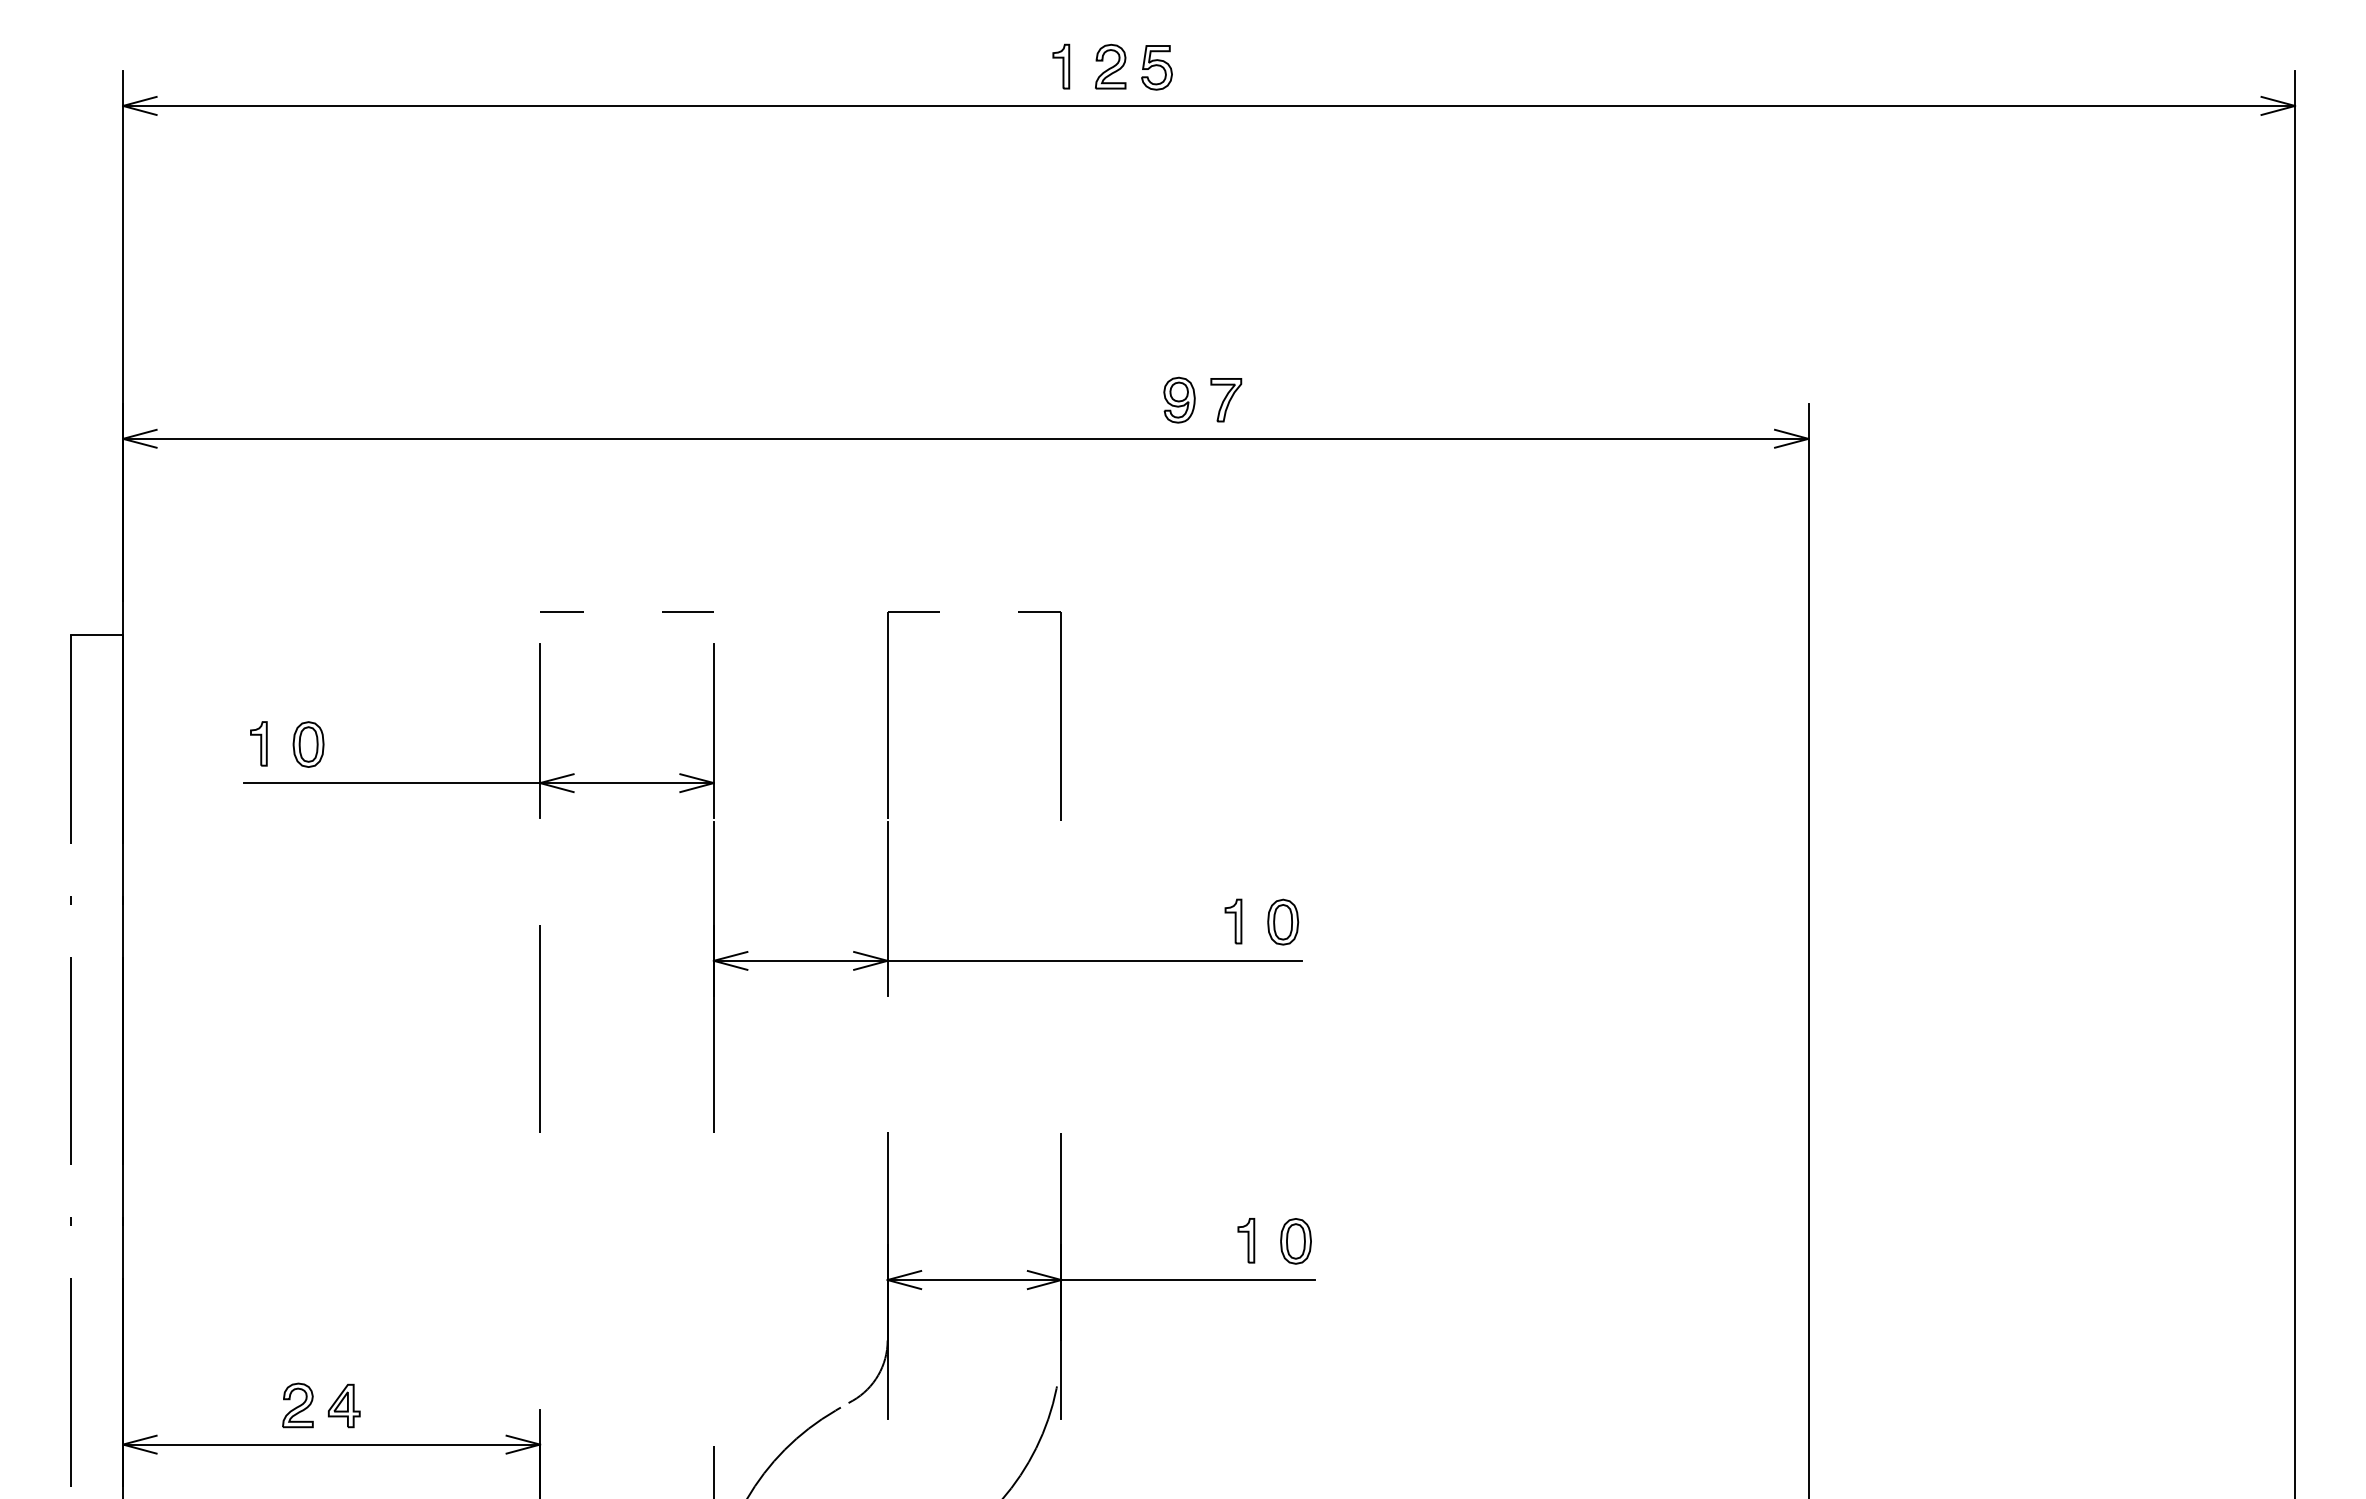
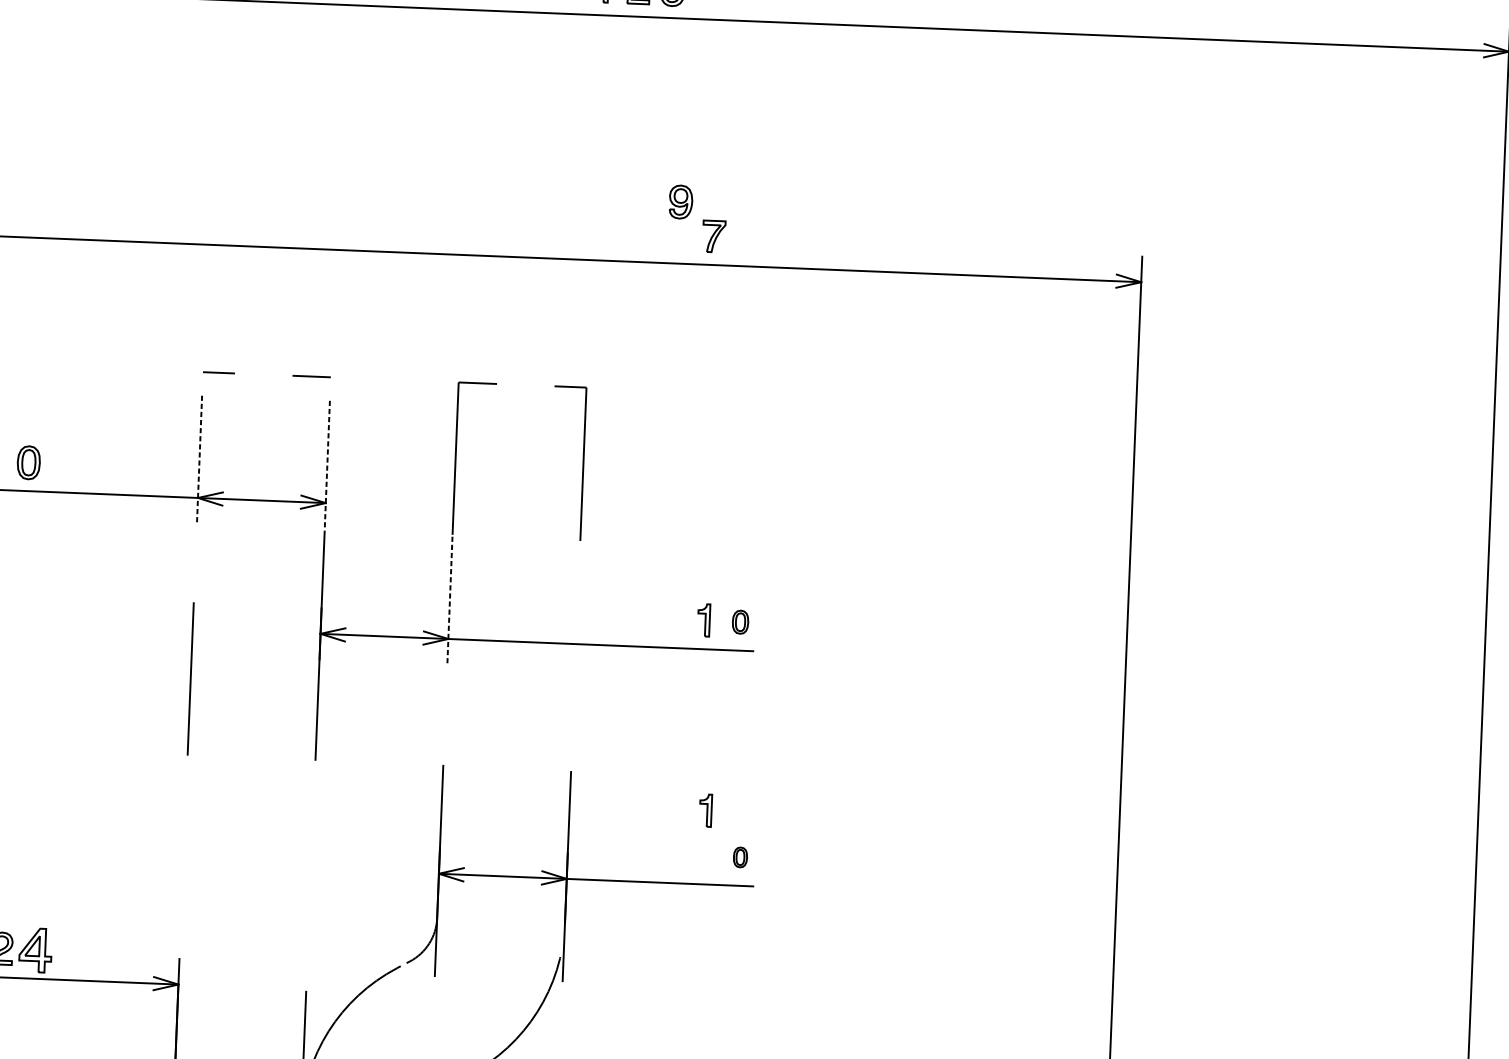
part: (1179, 399) -> (681, 201), moved
line: (540, 730) -> (199, 459), solid -> dashed
line: (713, 730) -> (327, 464), solid -> dashed
line: (887, 908) -> (449, 600), solid -> dashed
part: (1283, 921) -> (740, 621), size x0.7
part: (1246, 1240) -> (705, 810), moved
part: (1295, 1241) -> (740, 857), size x0.6
part: (343, 1405) -> (34, 950), size x1.4

